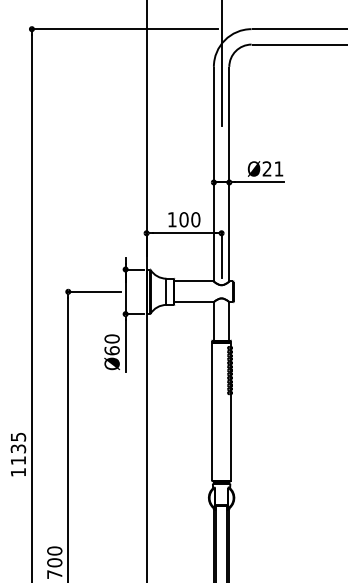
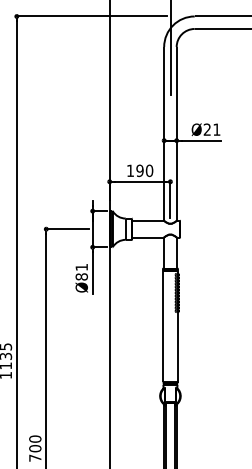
text: (183, 219) -> (139, 170), 100 -> 190
text: (111, 344) -> (81, 271), Ø60 -> Ø81

